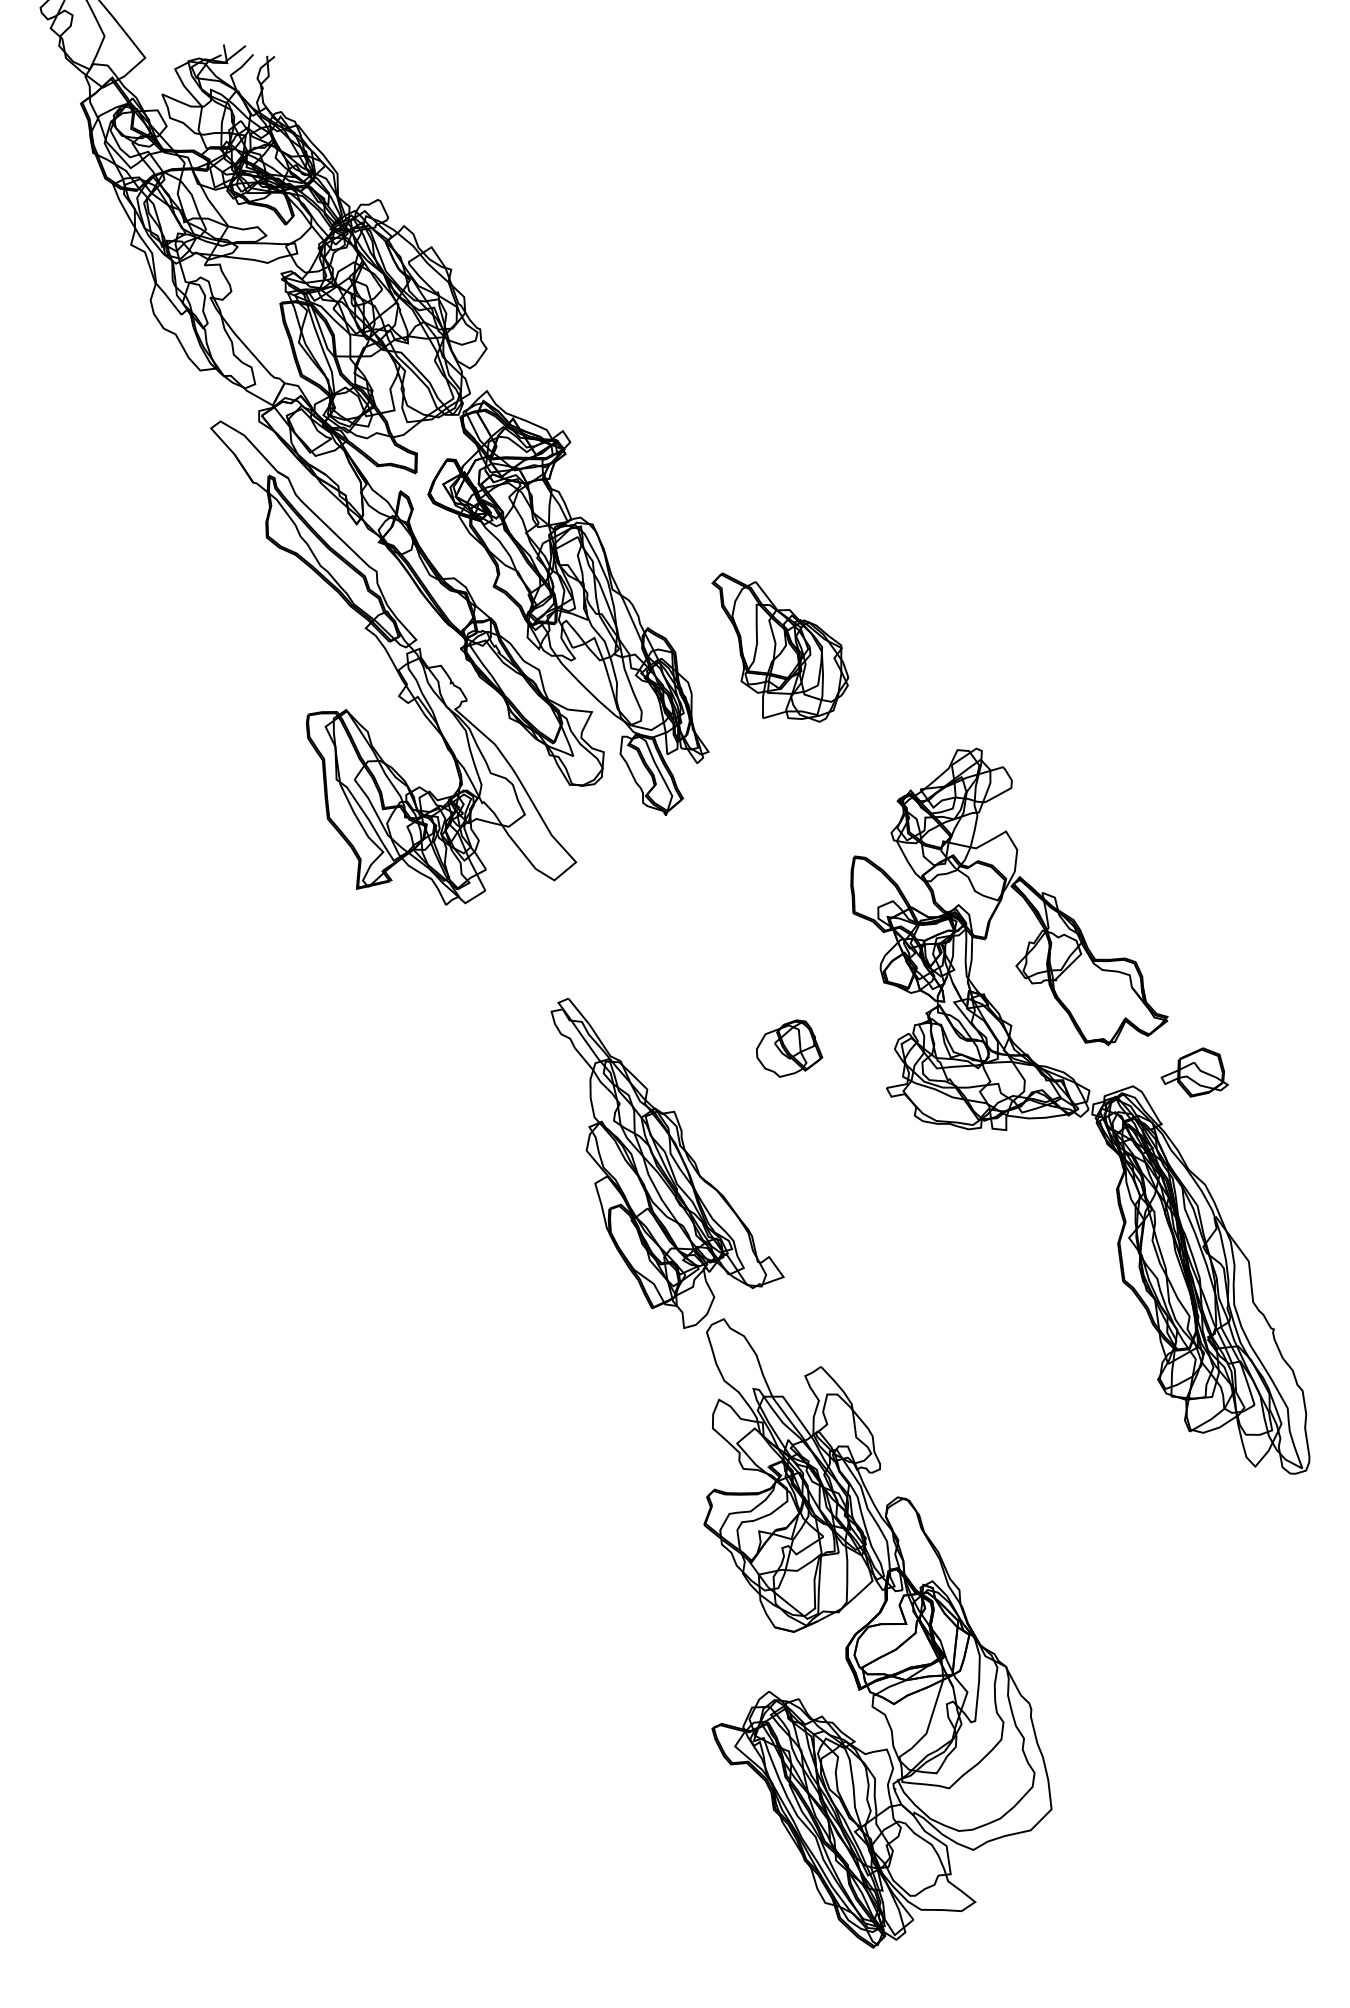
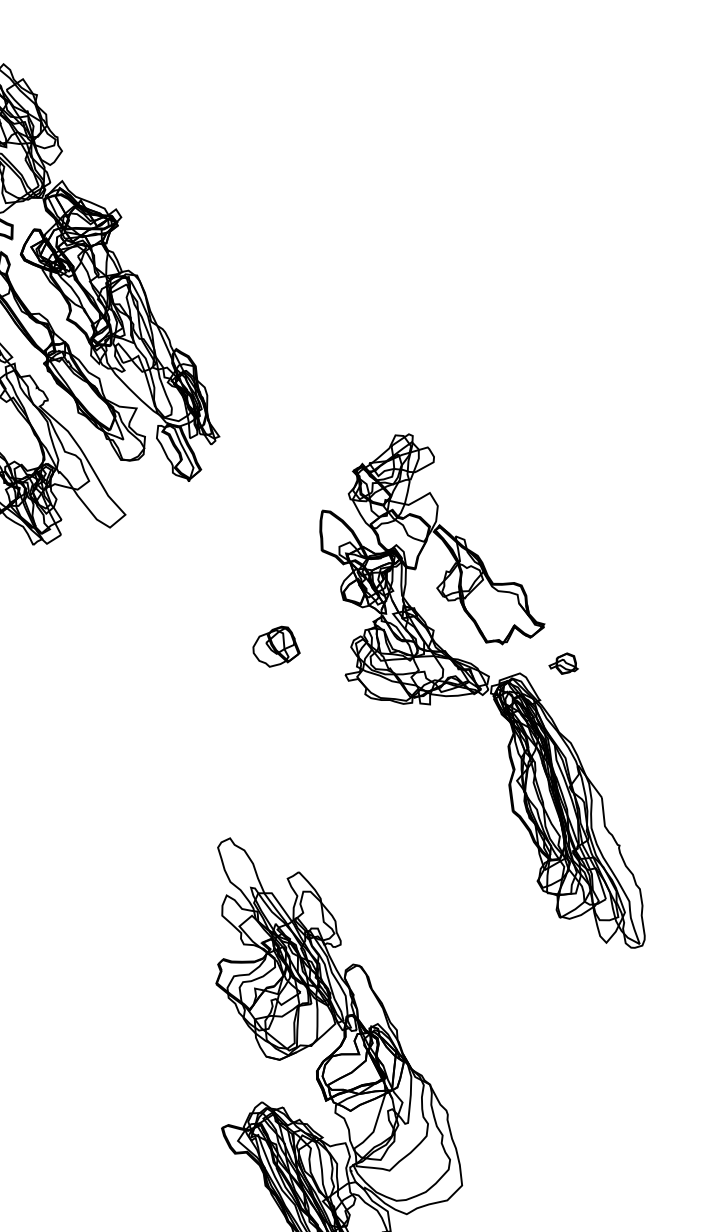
part: (780, 647) -> (270, 362), removed
part: (1194, 1072) -> (563, 663), size x0.6
part: (667, 1163) -> (190, 728), removed

